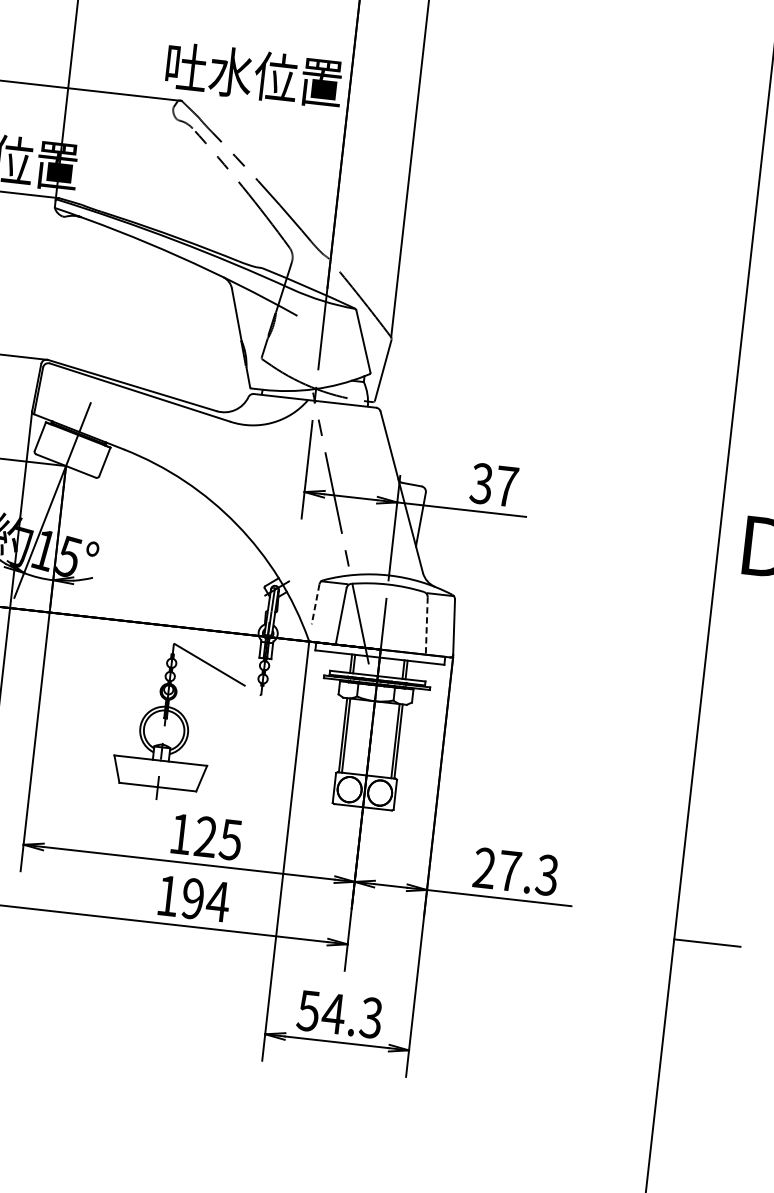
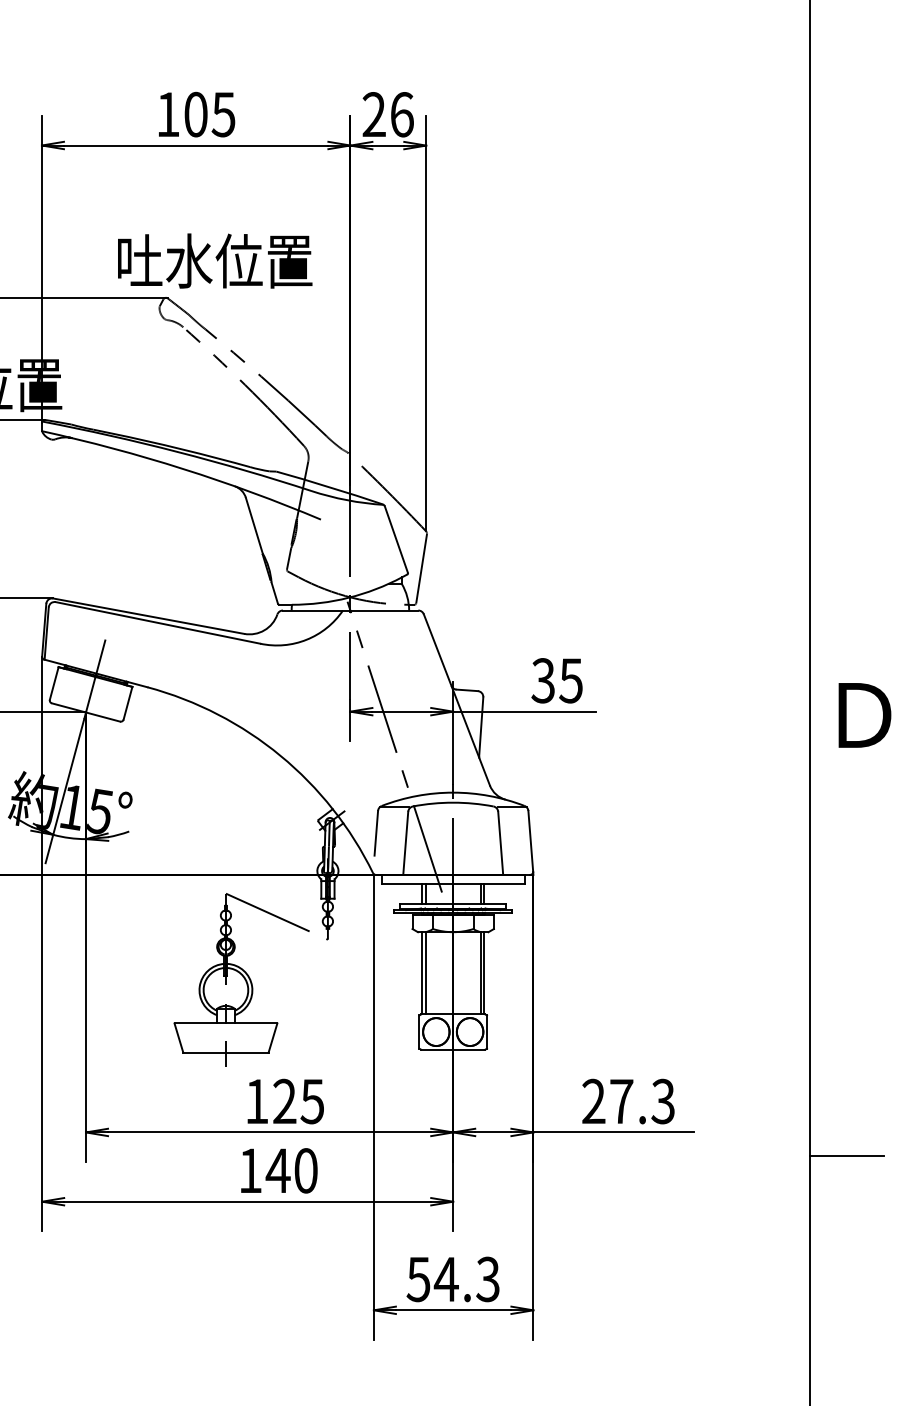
text: (254, 74) -> (215, 260), moved
text: (506, 486) -> (570, 680), 37 -> 35
line: (315, 604) -> (376, 833), dashed -> solid
line: (426, 626) -> (500, 843), dashed -> solid
text: (205, 899) -> (291, 1170), 194 -> 140

